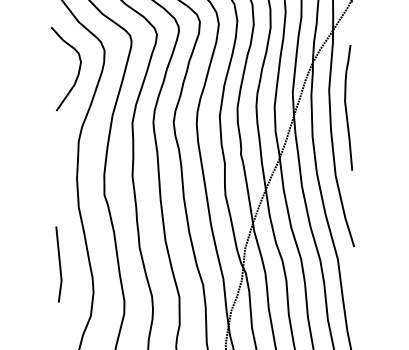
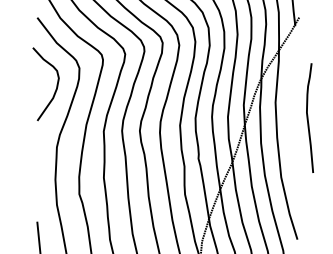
curve: (346, 107) -> (308, 117), moved

